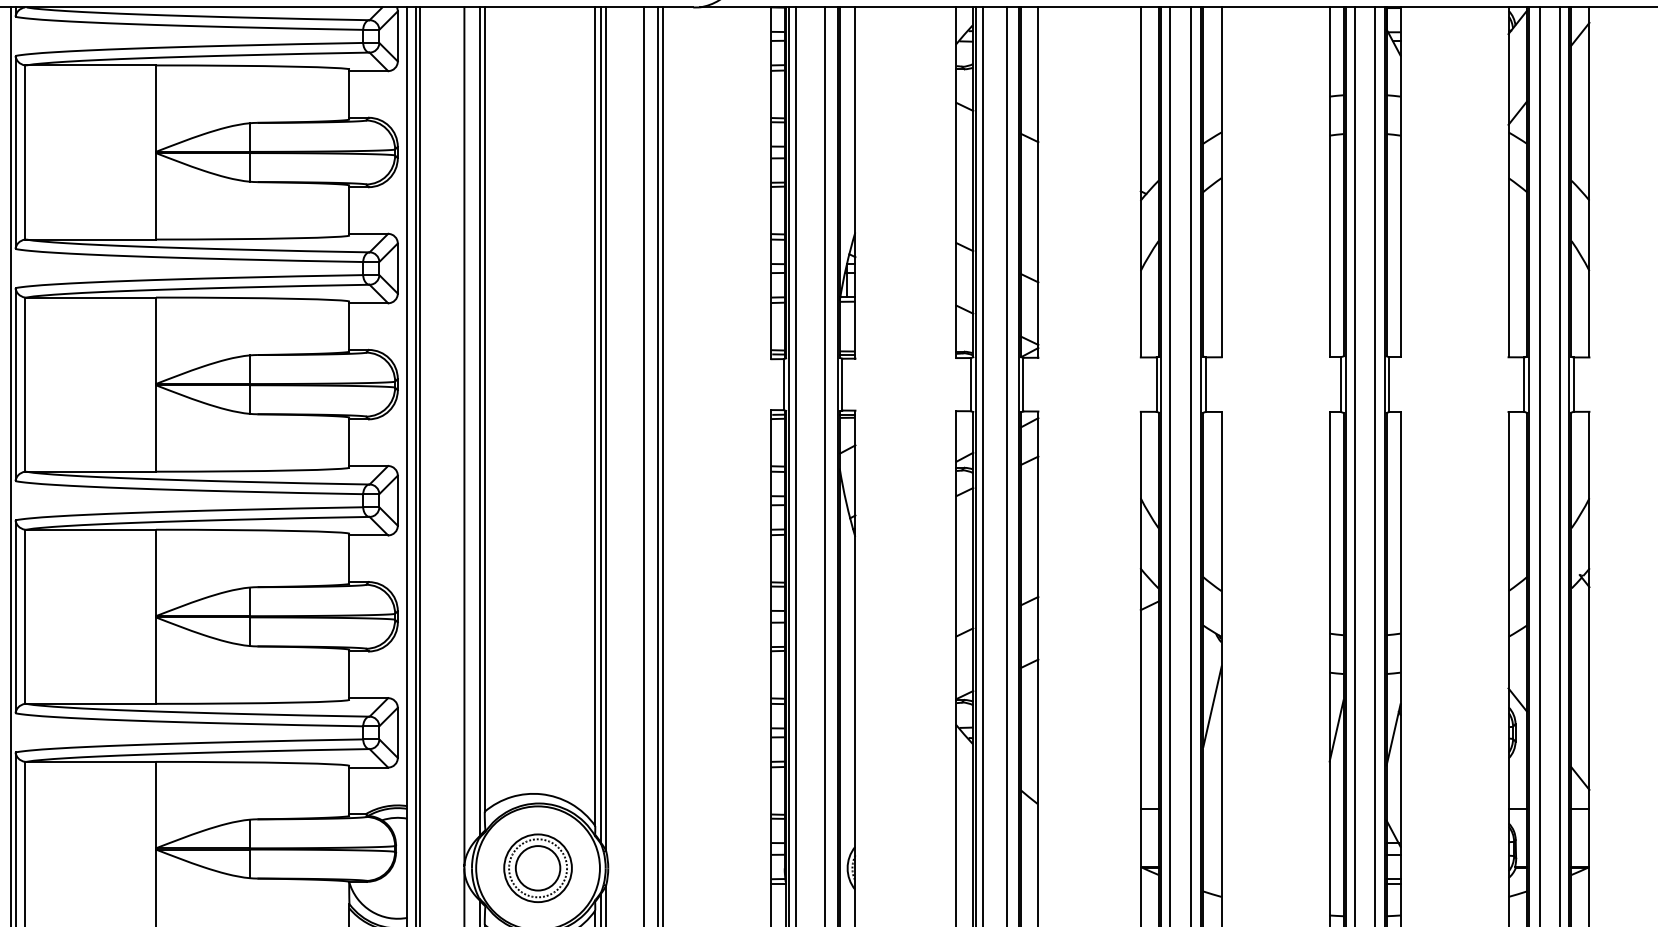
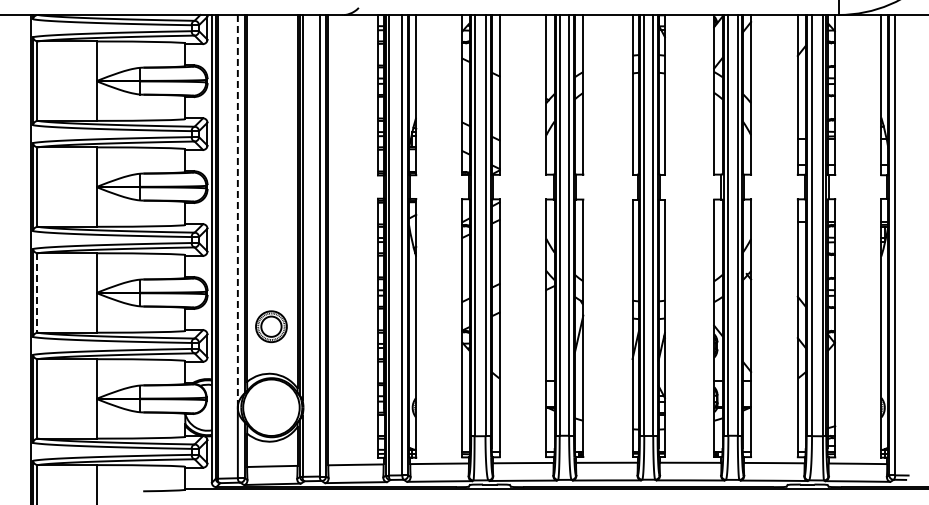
line: (463, 435) -> (237, 210), solid -> dashed
line: (25, 617) -> (37, 293), solid -> dashed
part: (538, 867) -> (271, 326), moved

